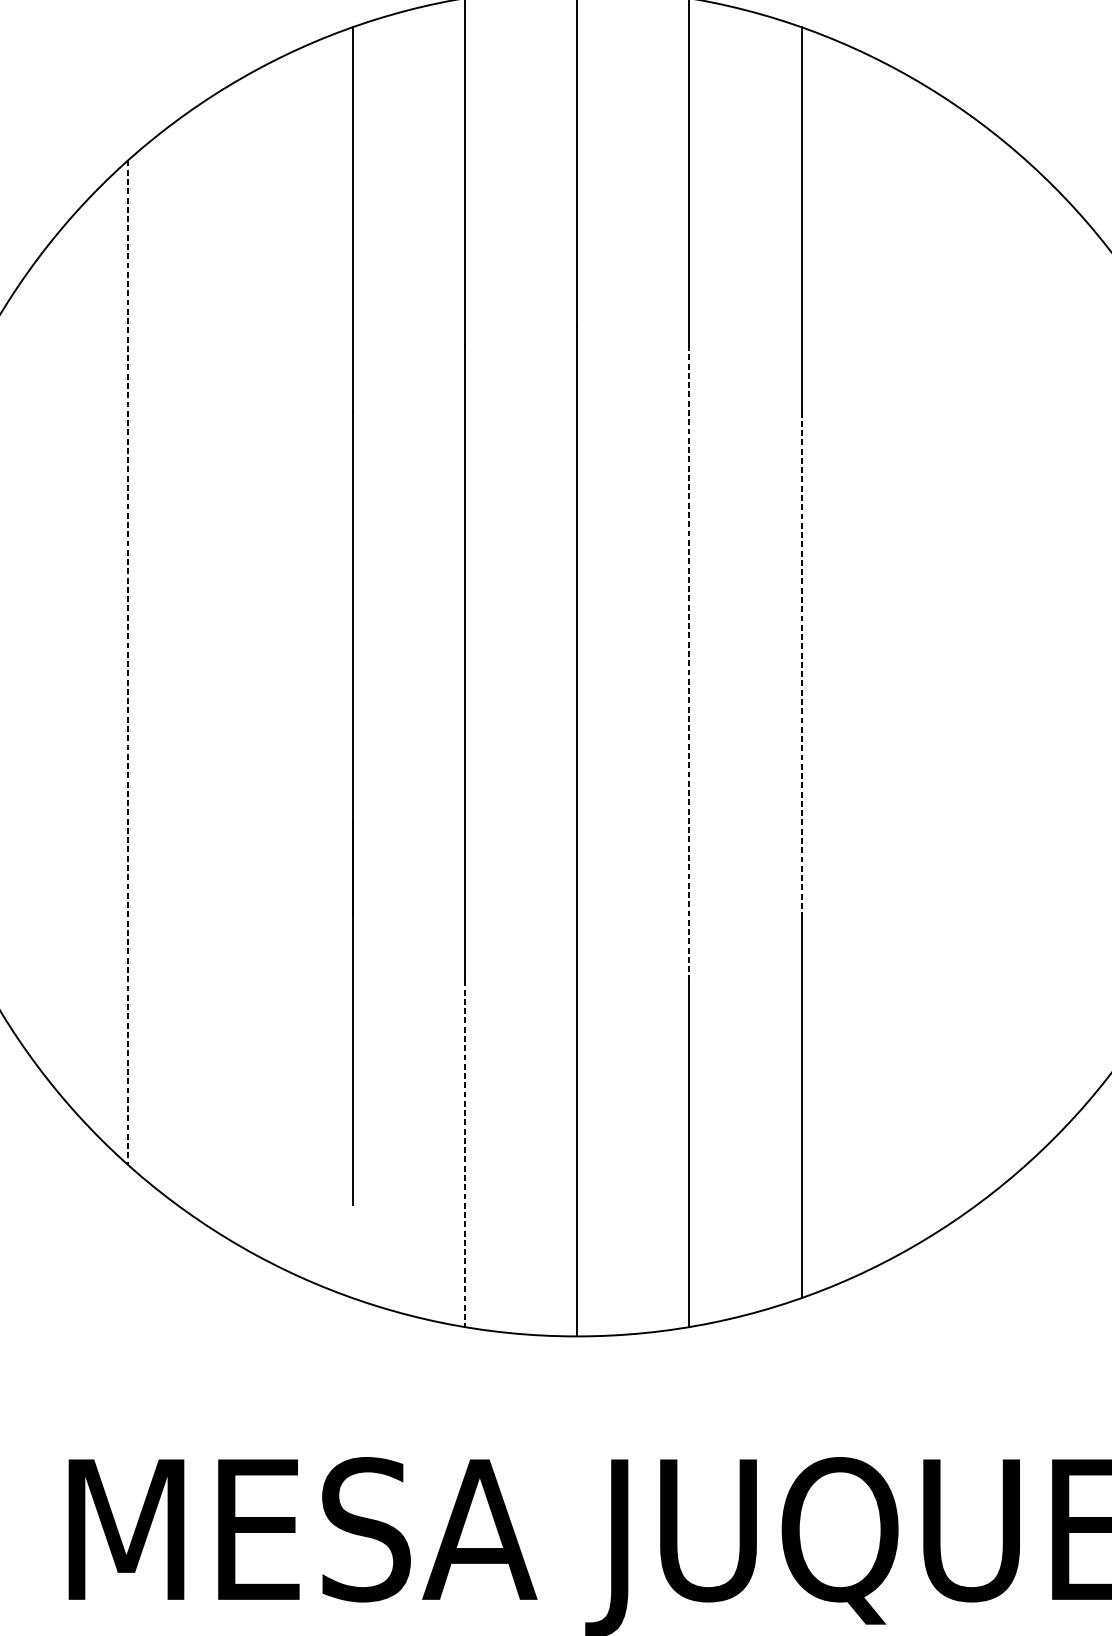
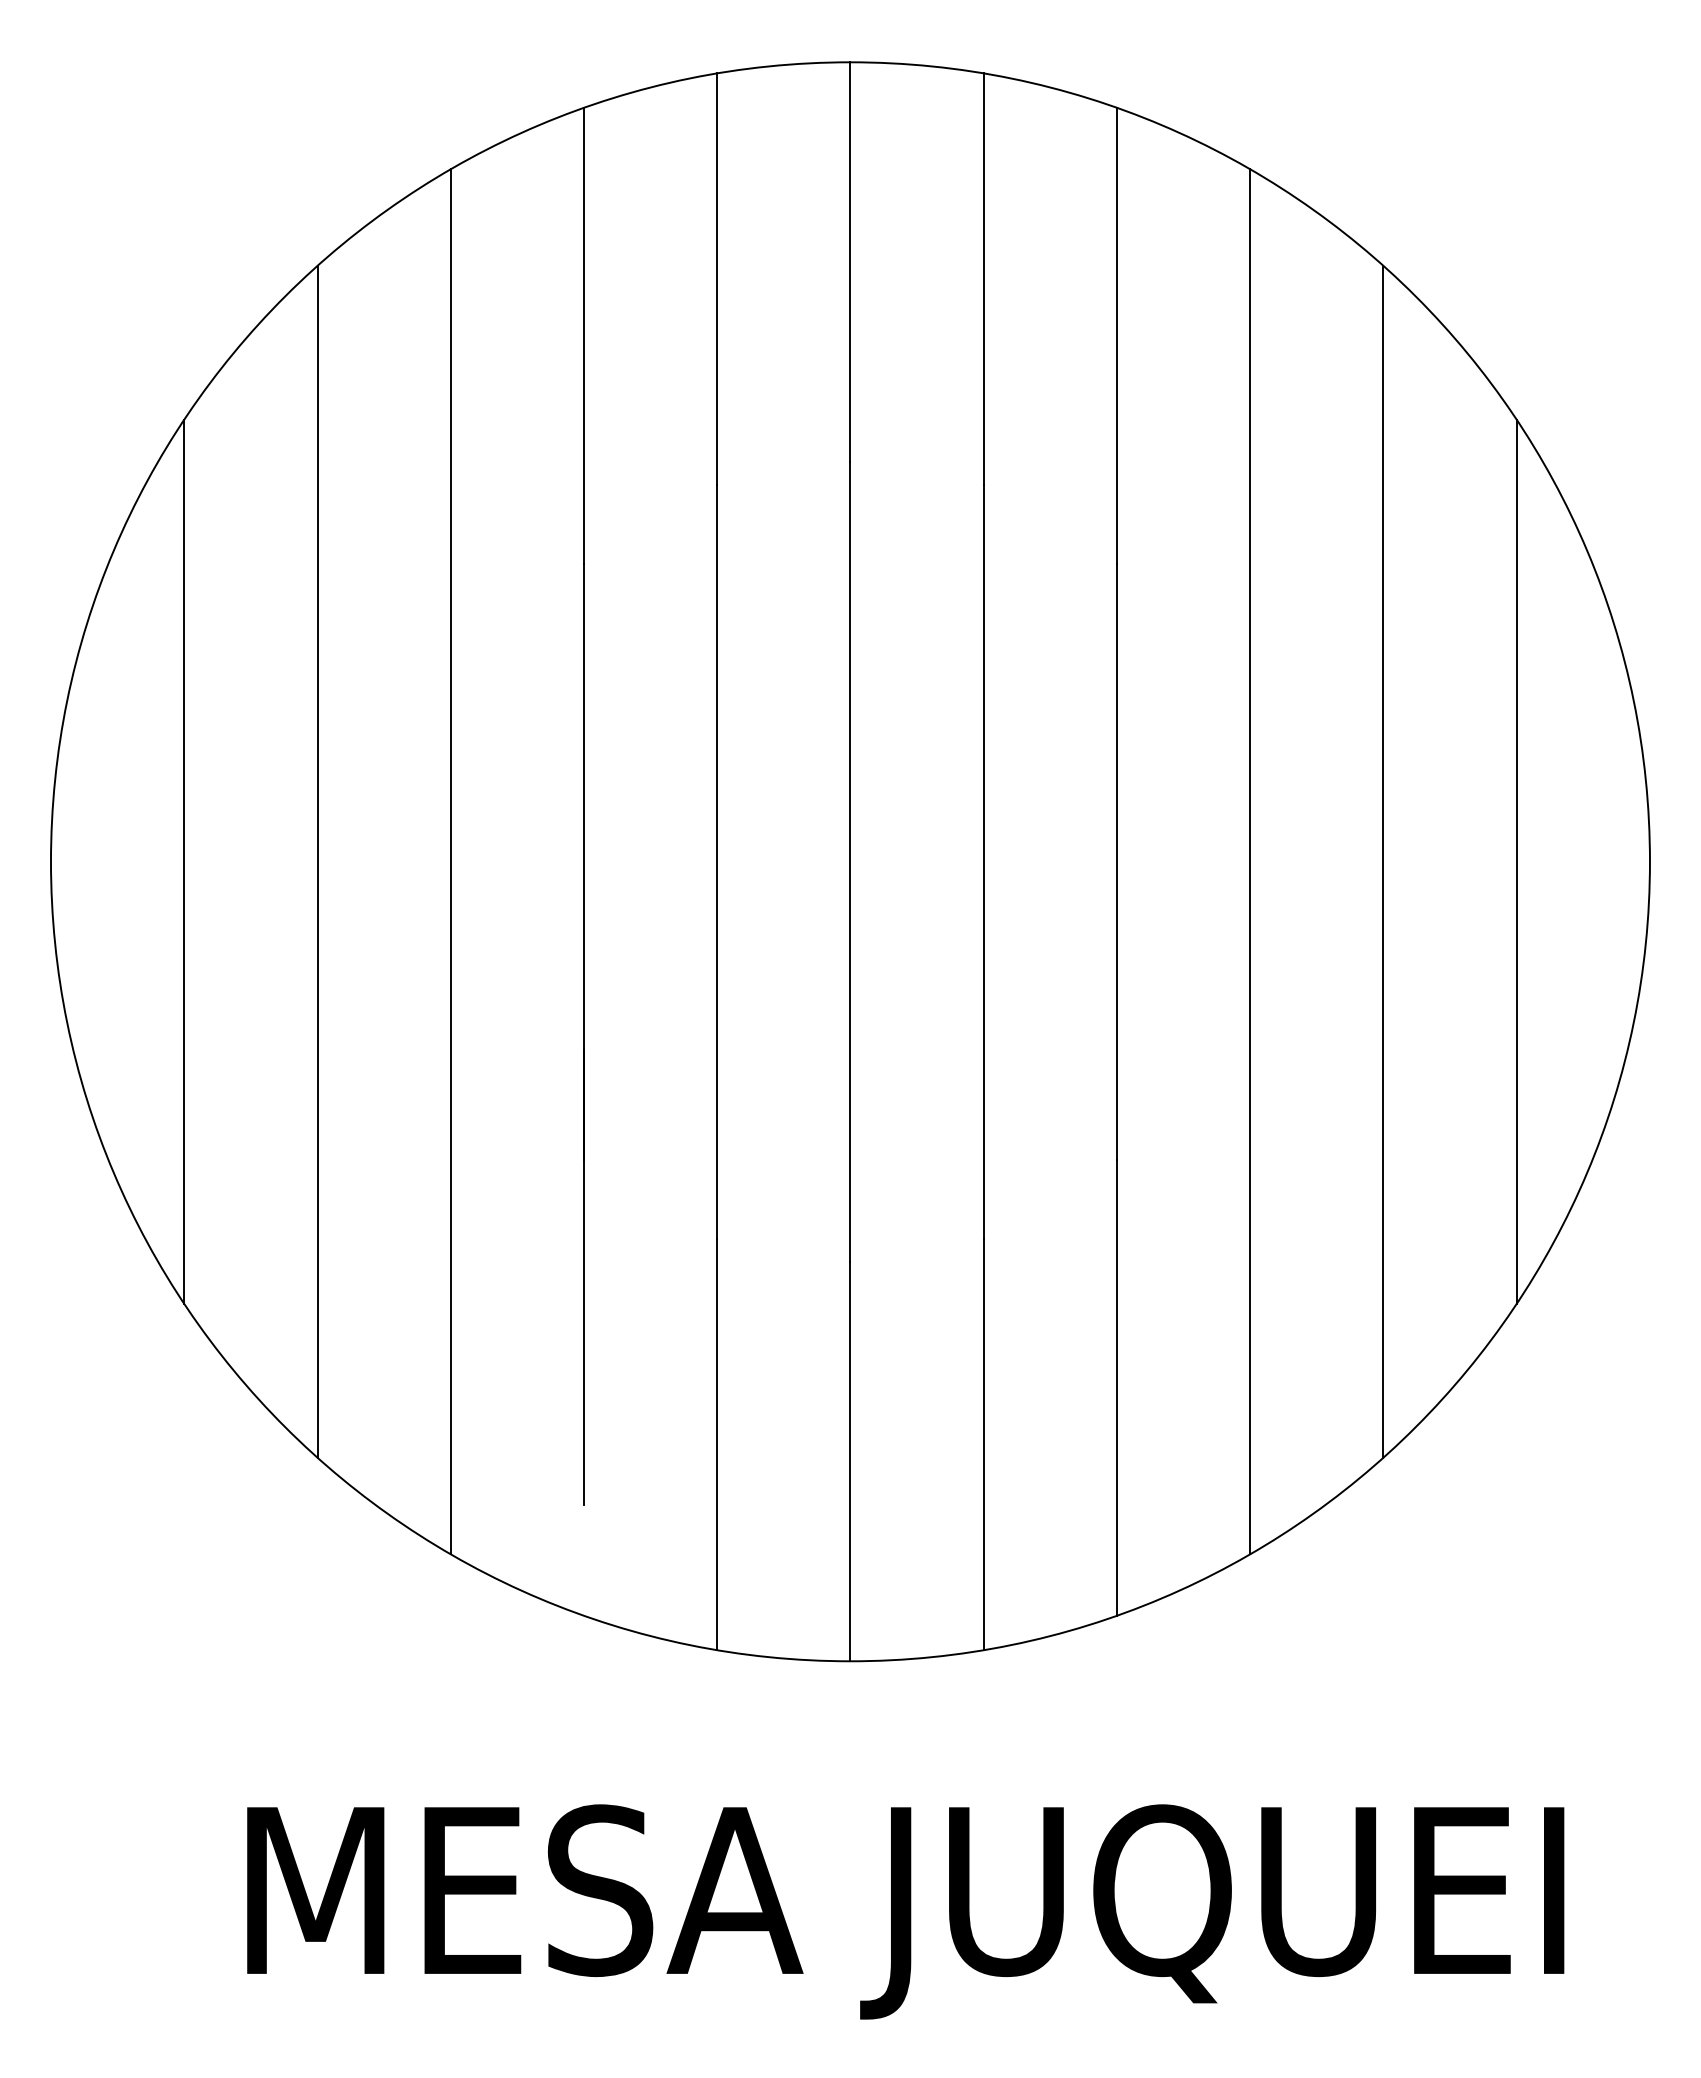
line: (15, 662) -> (184, 861), added
line: (127, 662) -> (317, 861), dashed -> solid
line: (240, 662) -> (450, 861), added
line: (689, 662) -> (983, 861), dashed -> solid
line: (801, 662) -> (1116, 861), dashed -> solid
line: (914, 662) -> (1250, 861), added
line: (1026, 662) -> (1383, 861), added
line: (465, 1153) -> (717, 1444), dashed -> solid

